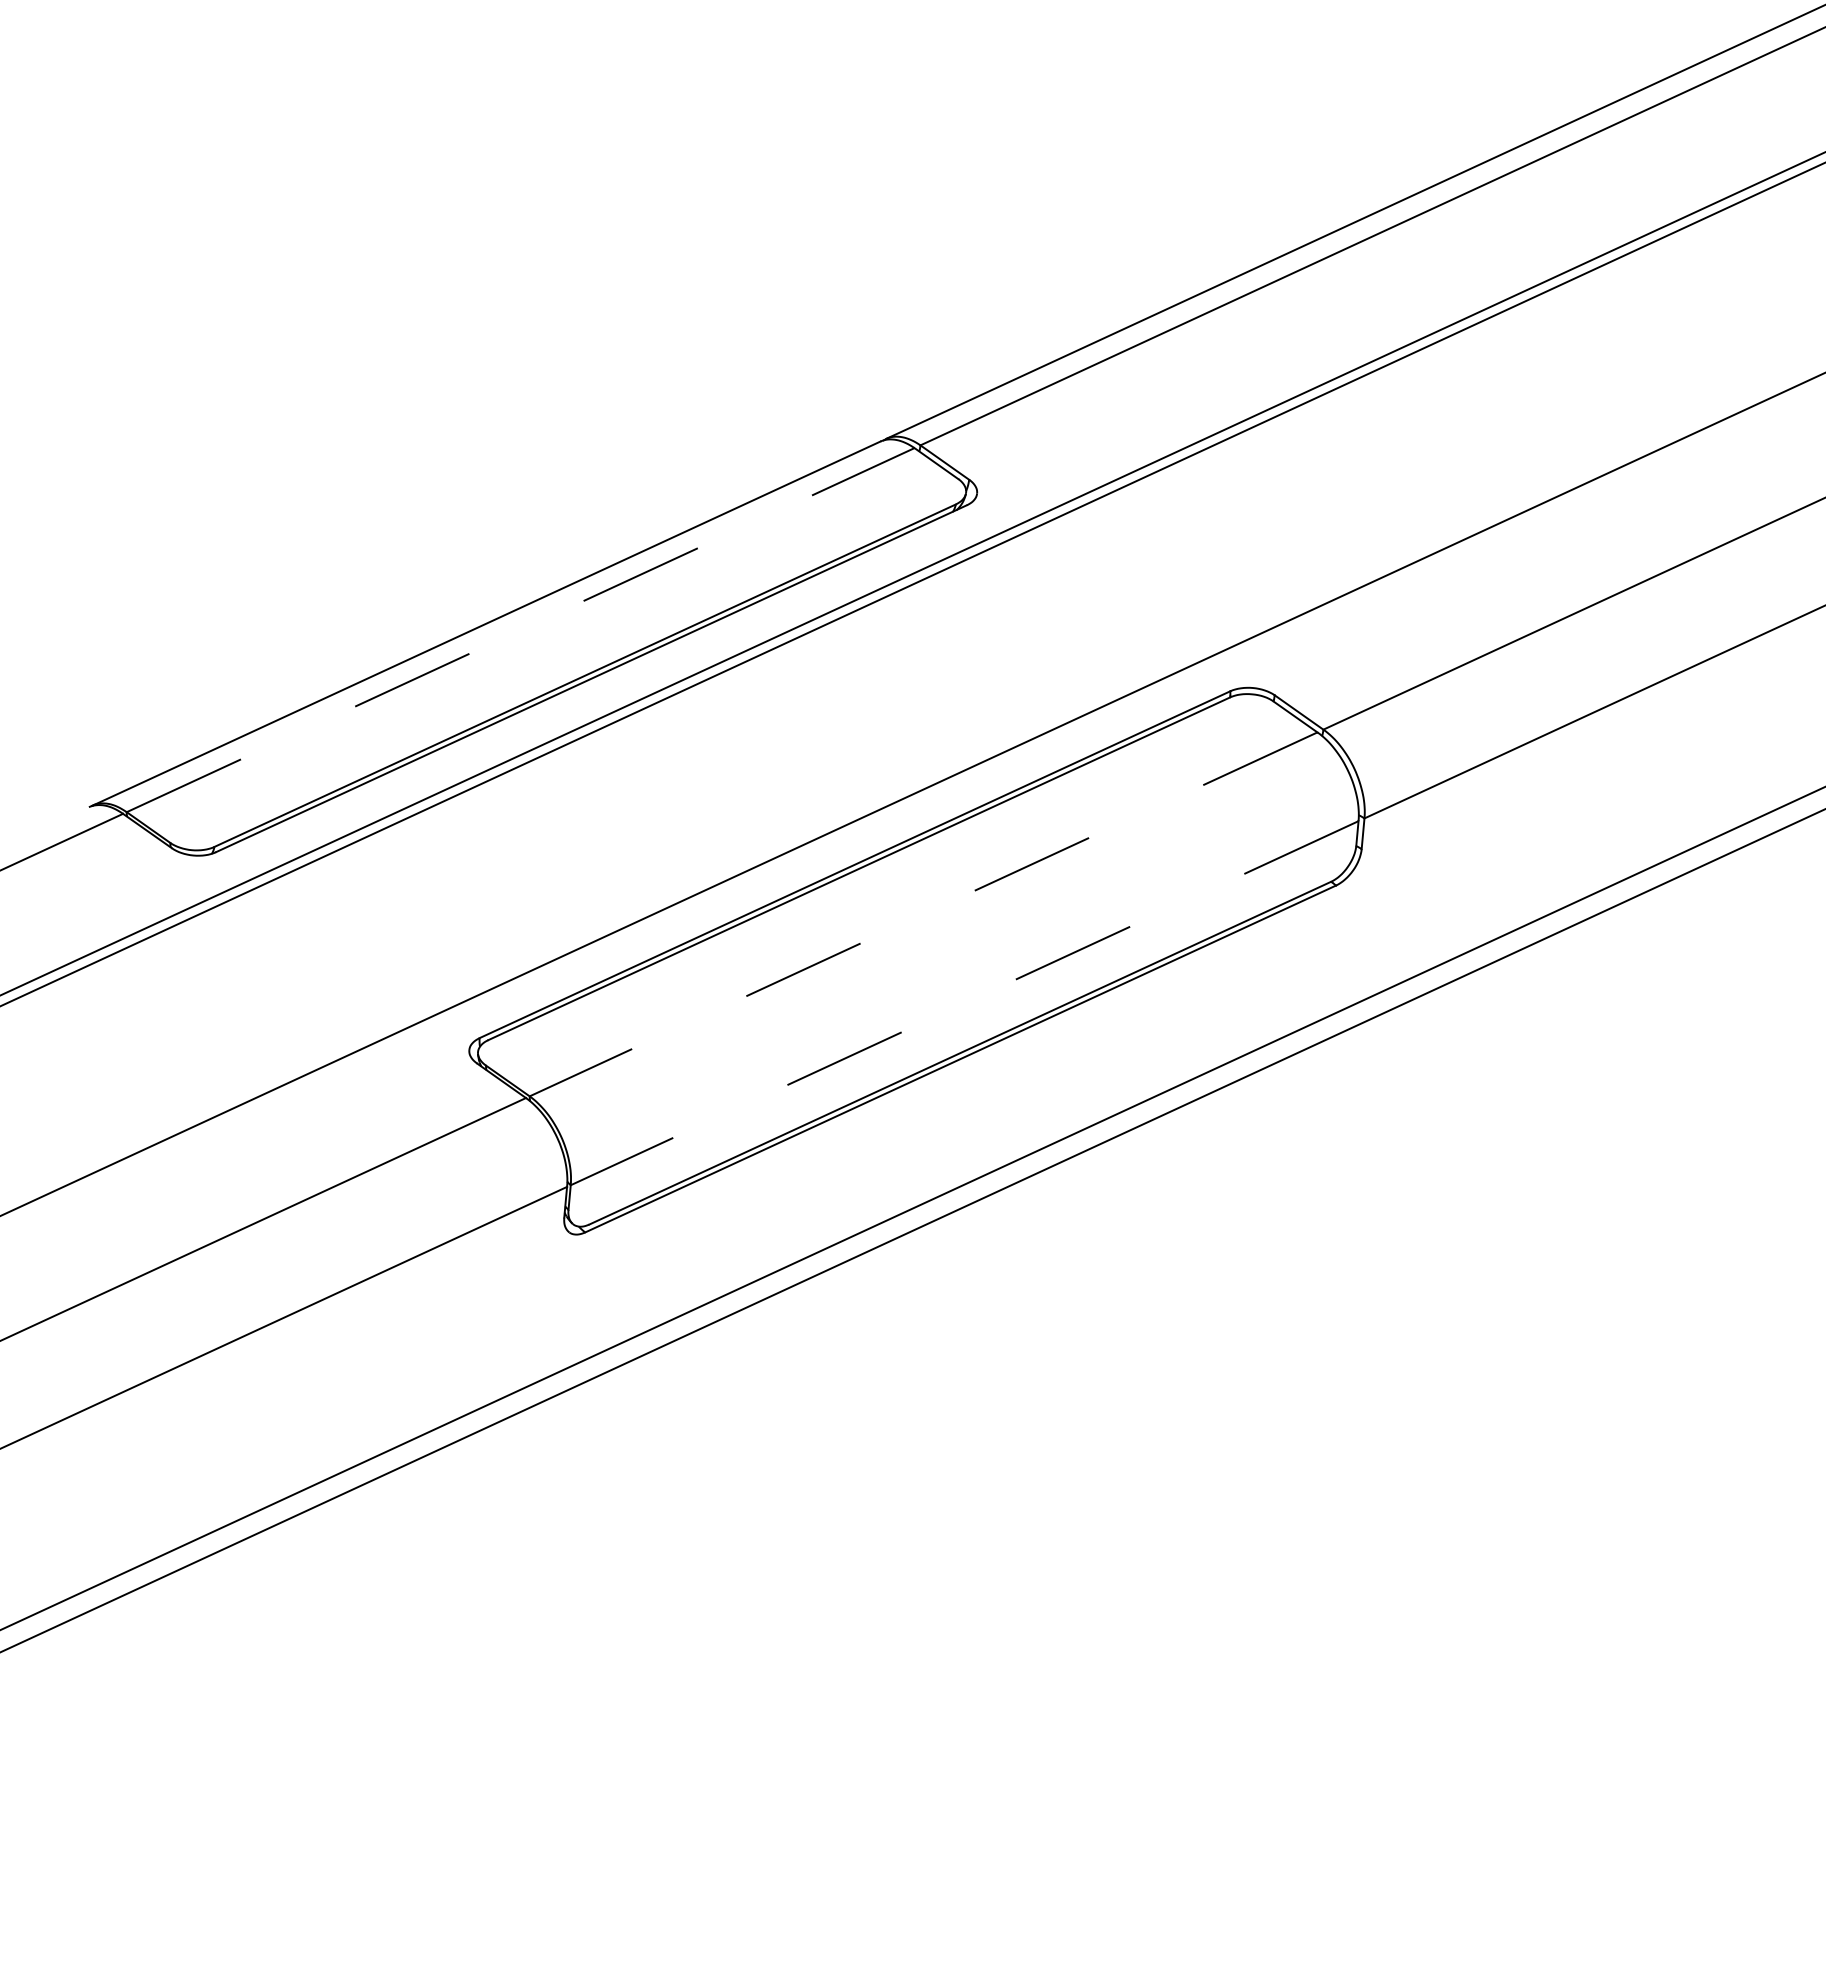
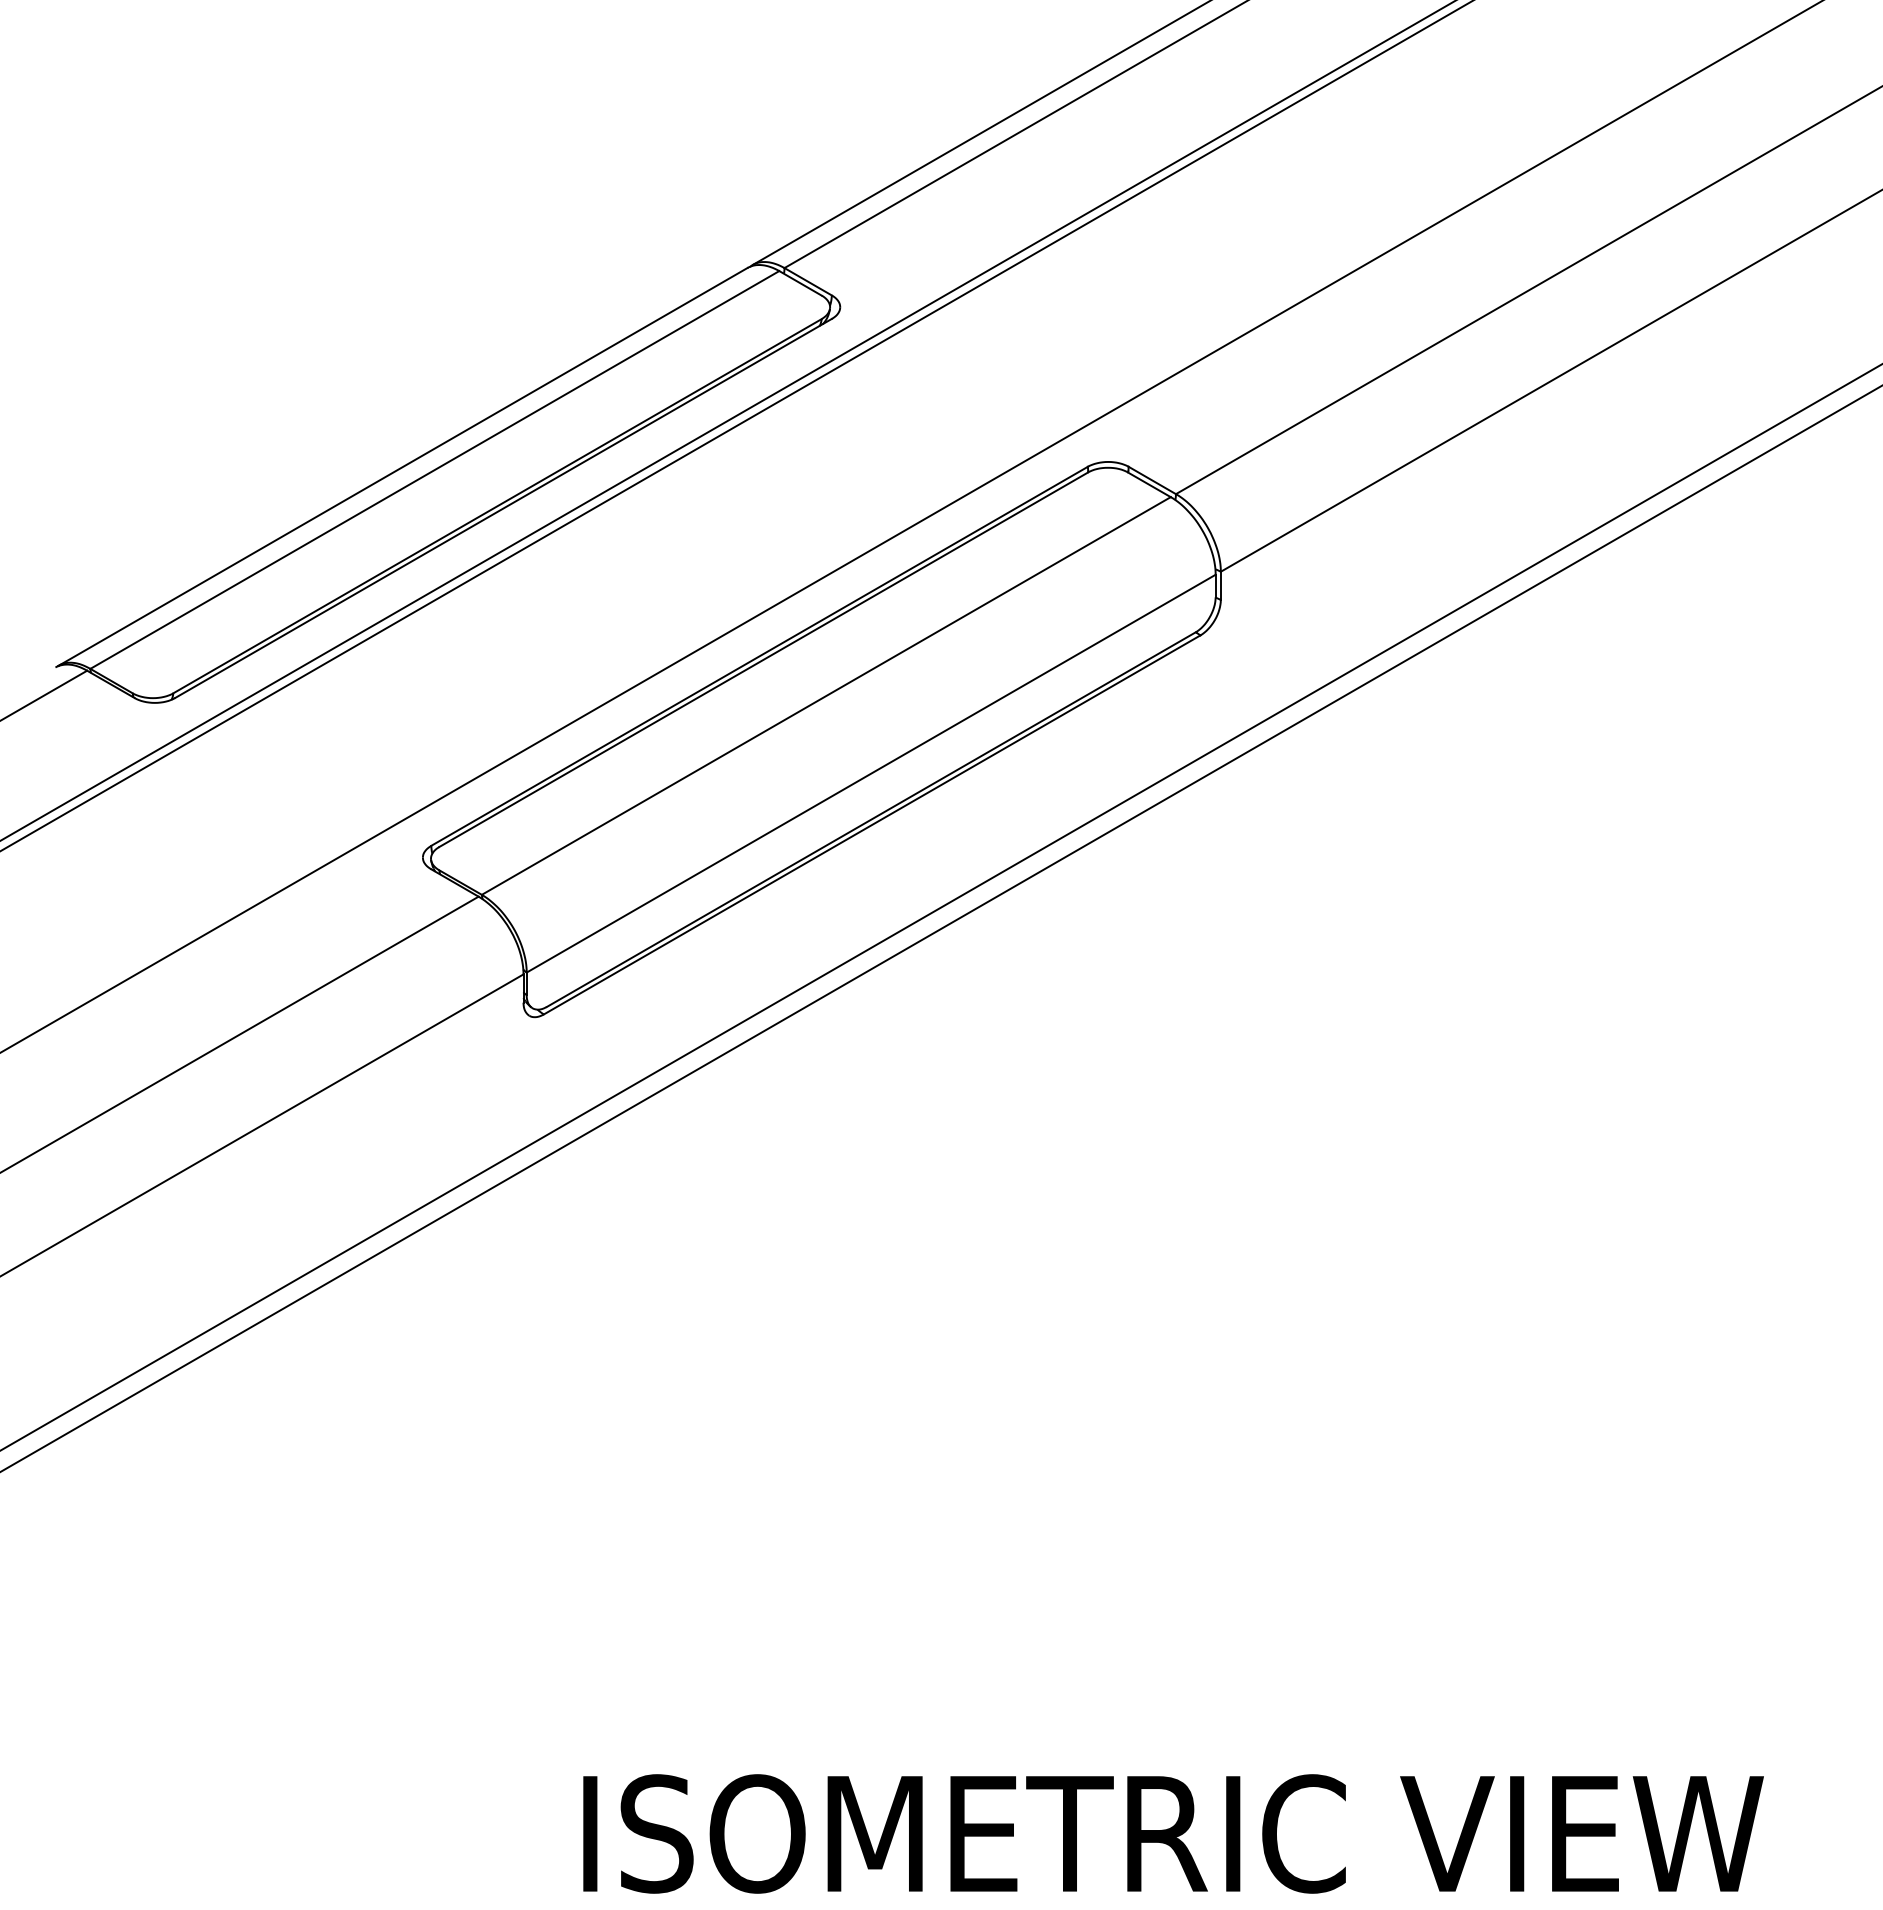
line: (520, 629) -> (434, 469), dashed -> solid
line: (923, 913) -> (826, 695), dashed -> solid
line: (965, 1003) -> (871, 773), dashed -> solid

